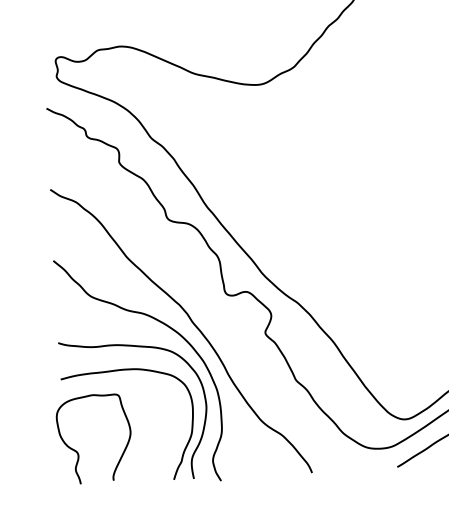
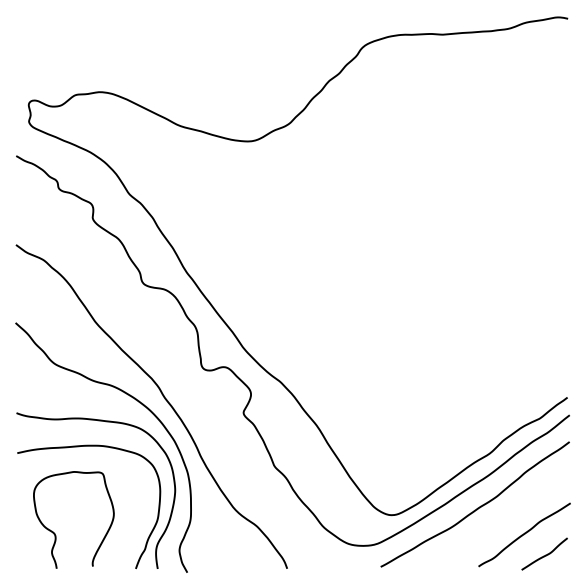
curve: (78, 452) -> (55, 533), moved

